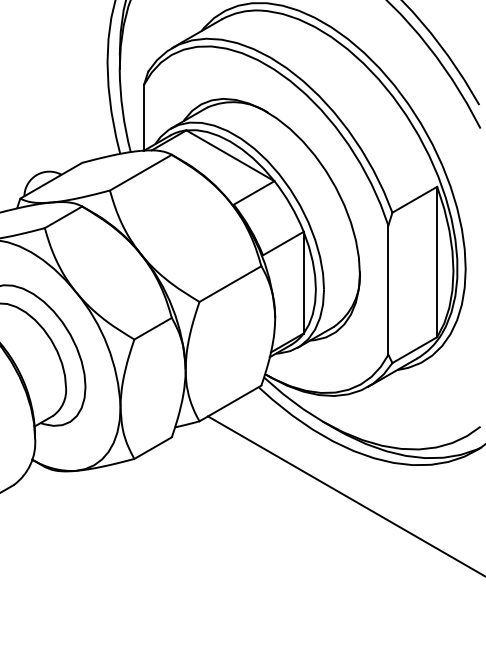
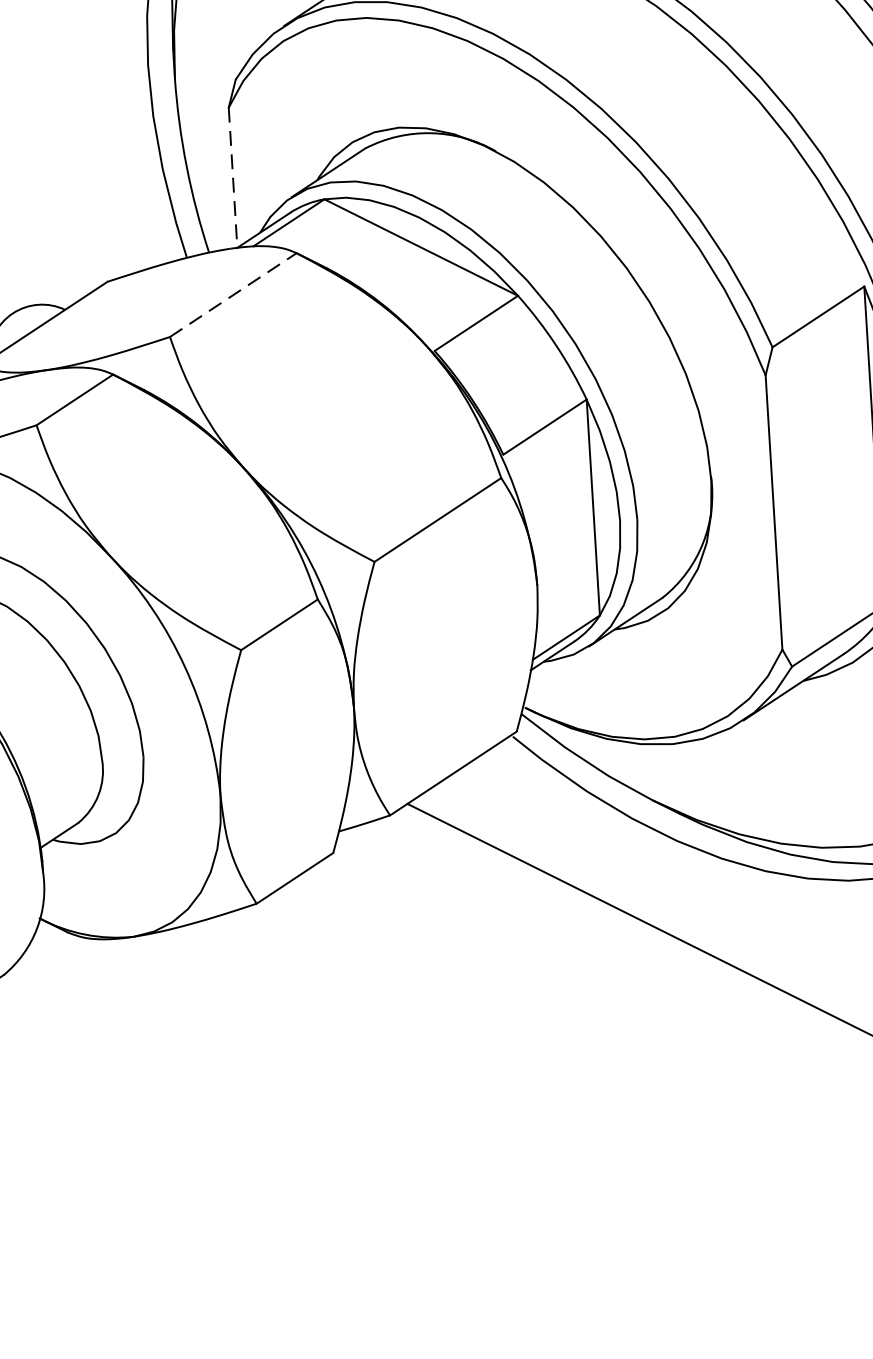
line: (144, 118) -> (233, 179), solid -> dashed
line: (140, 172) -> (232, 294), solid -> dashed

